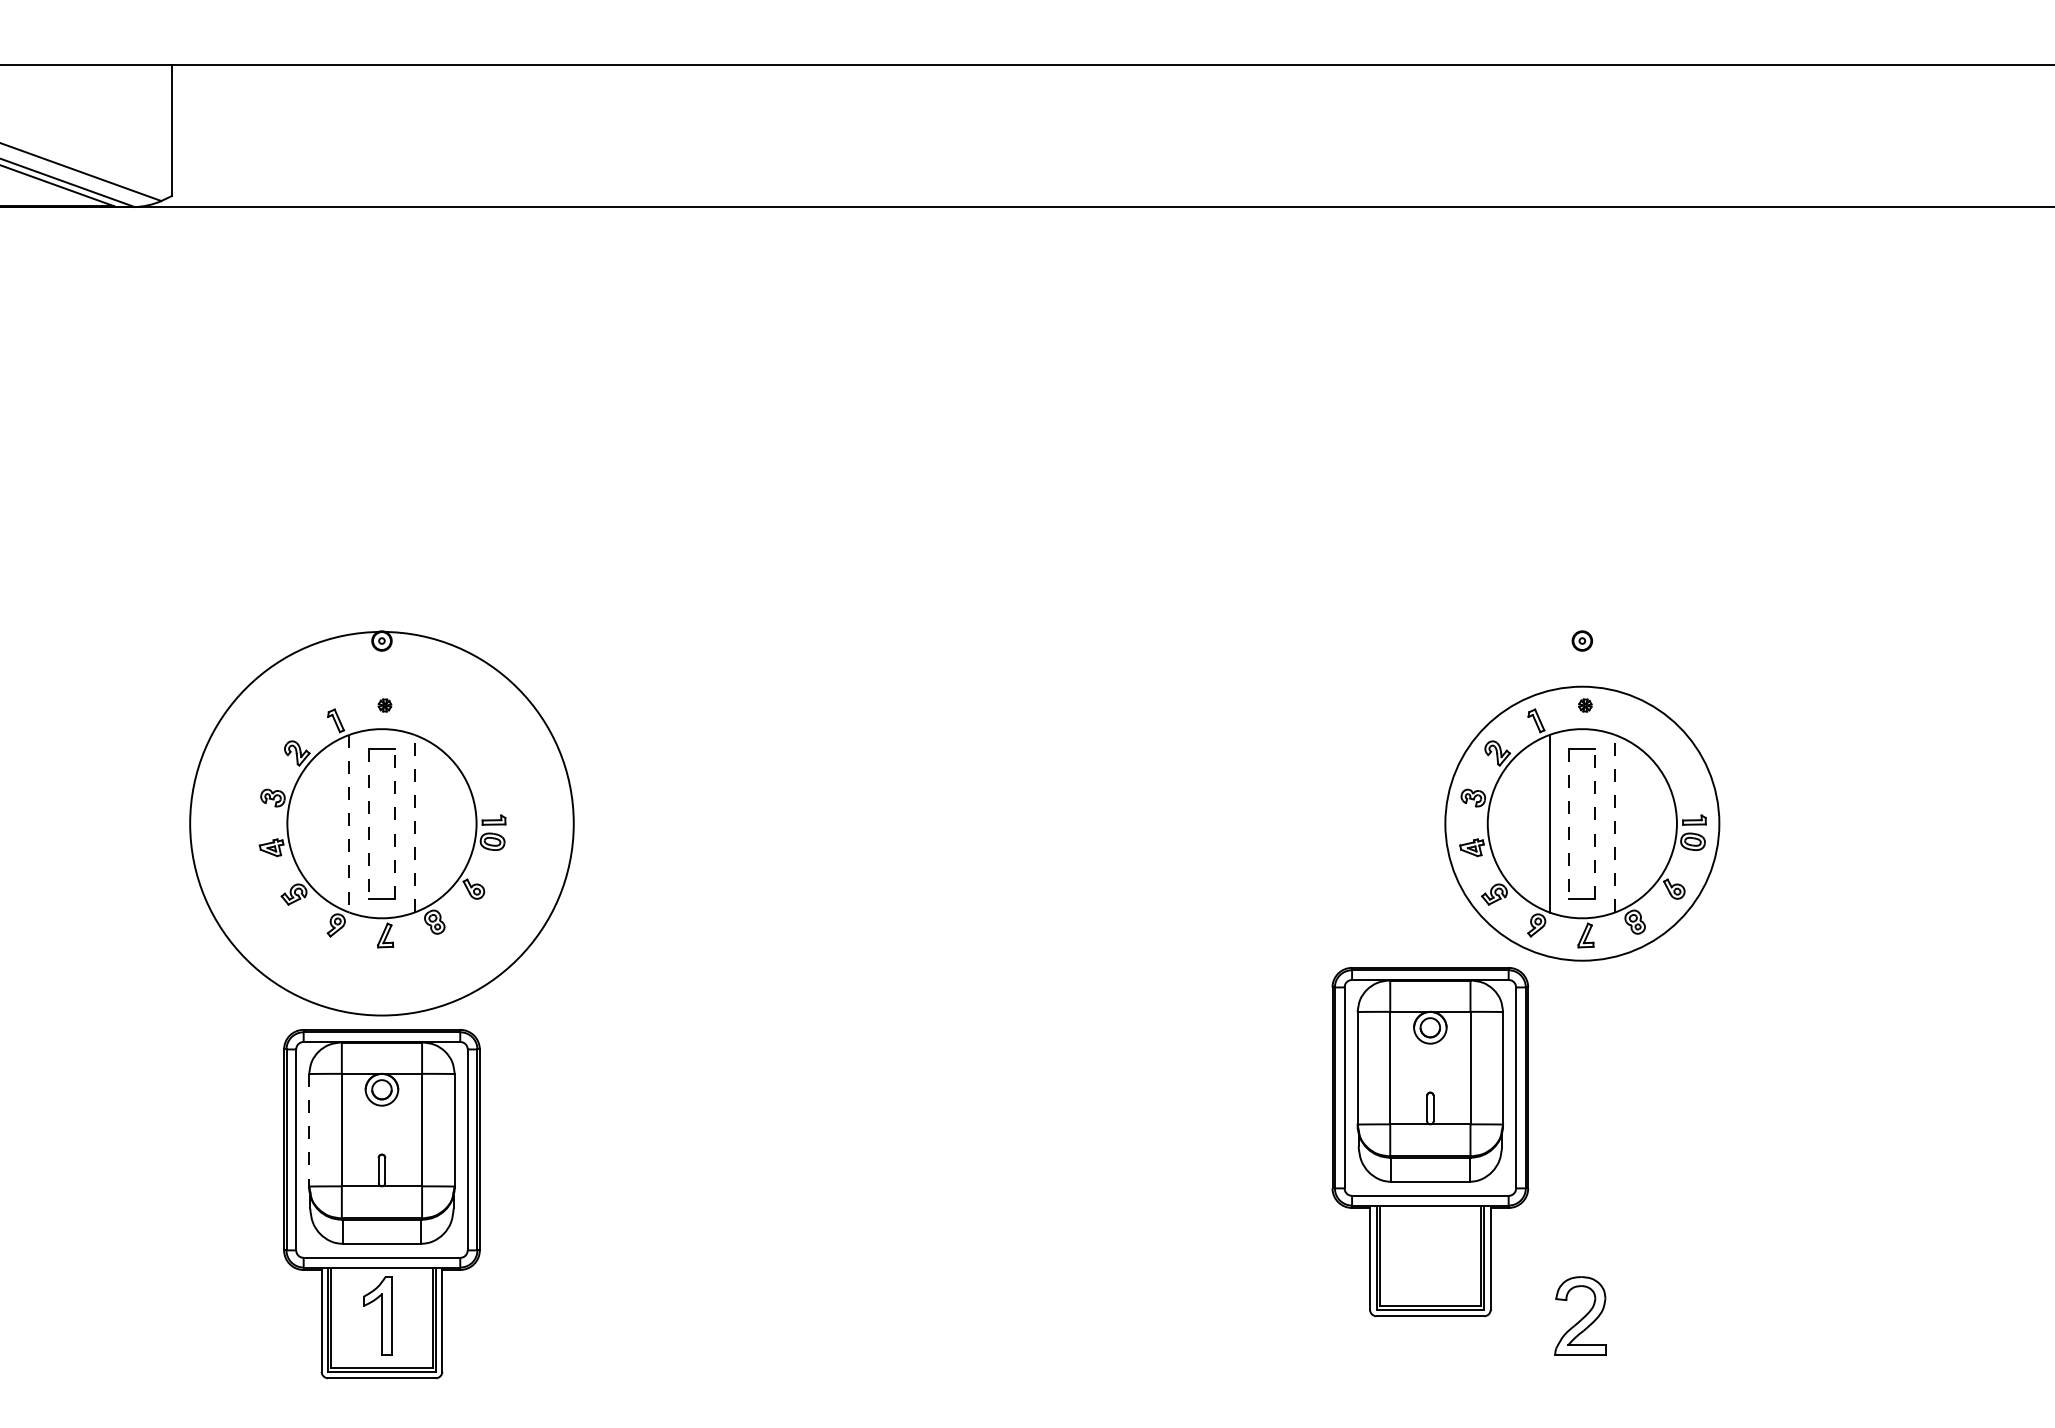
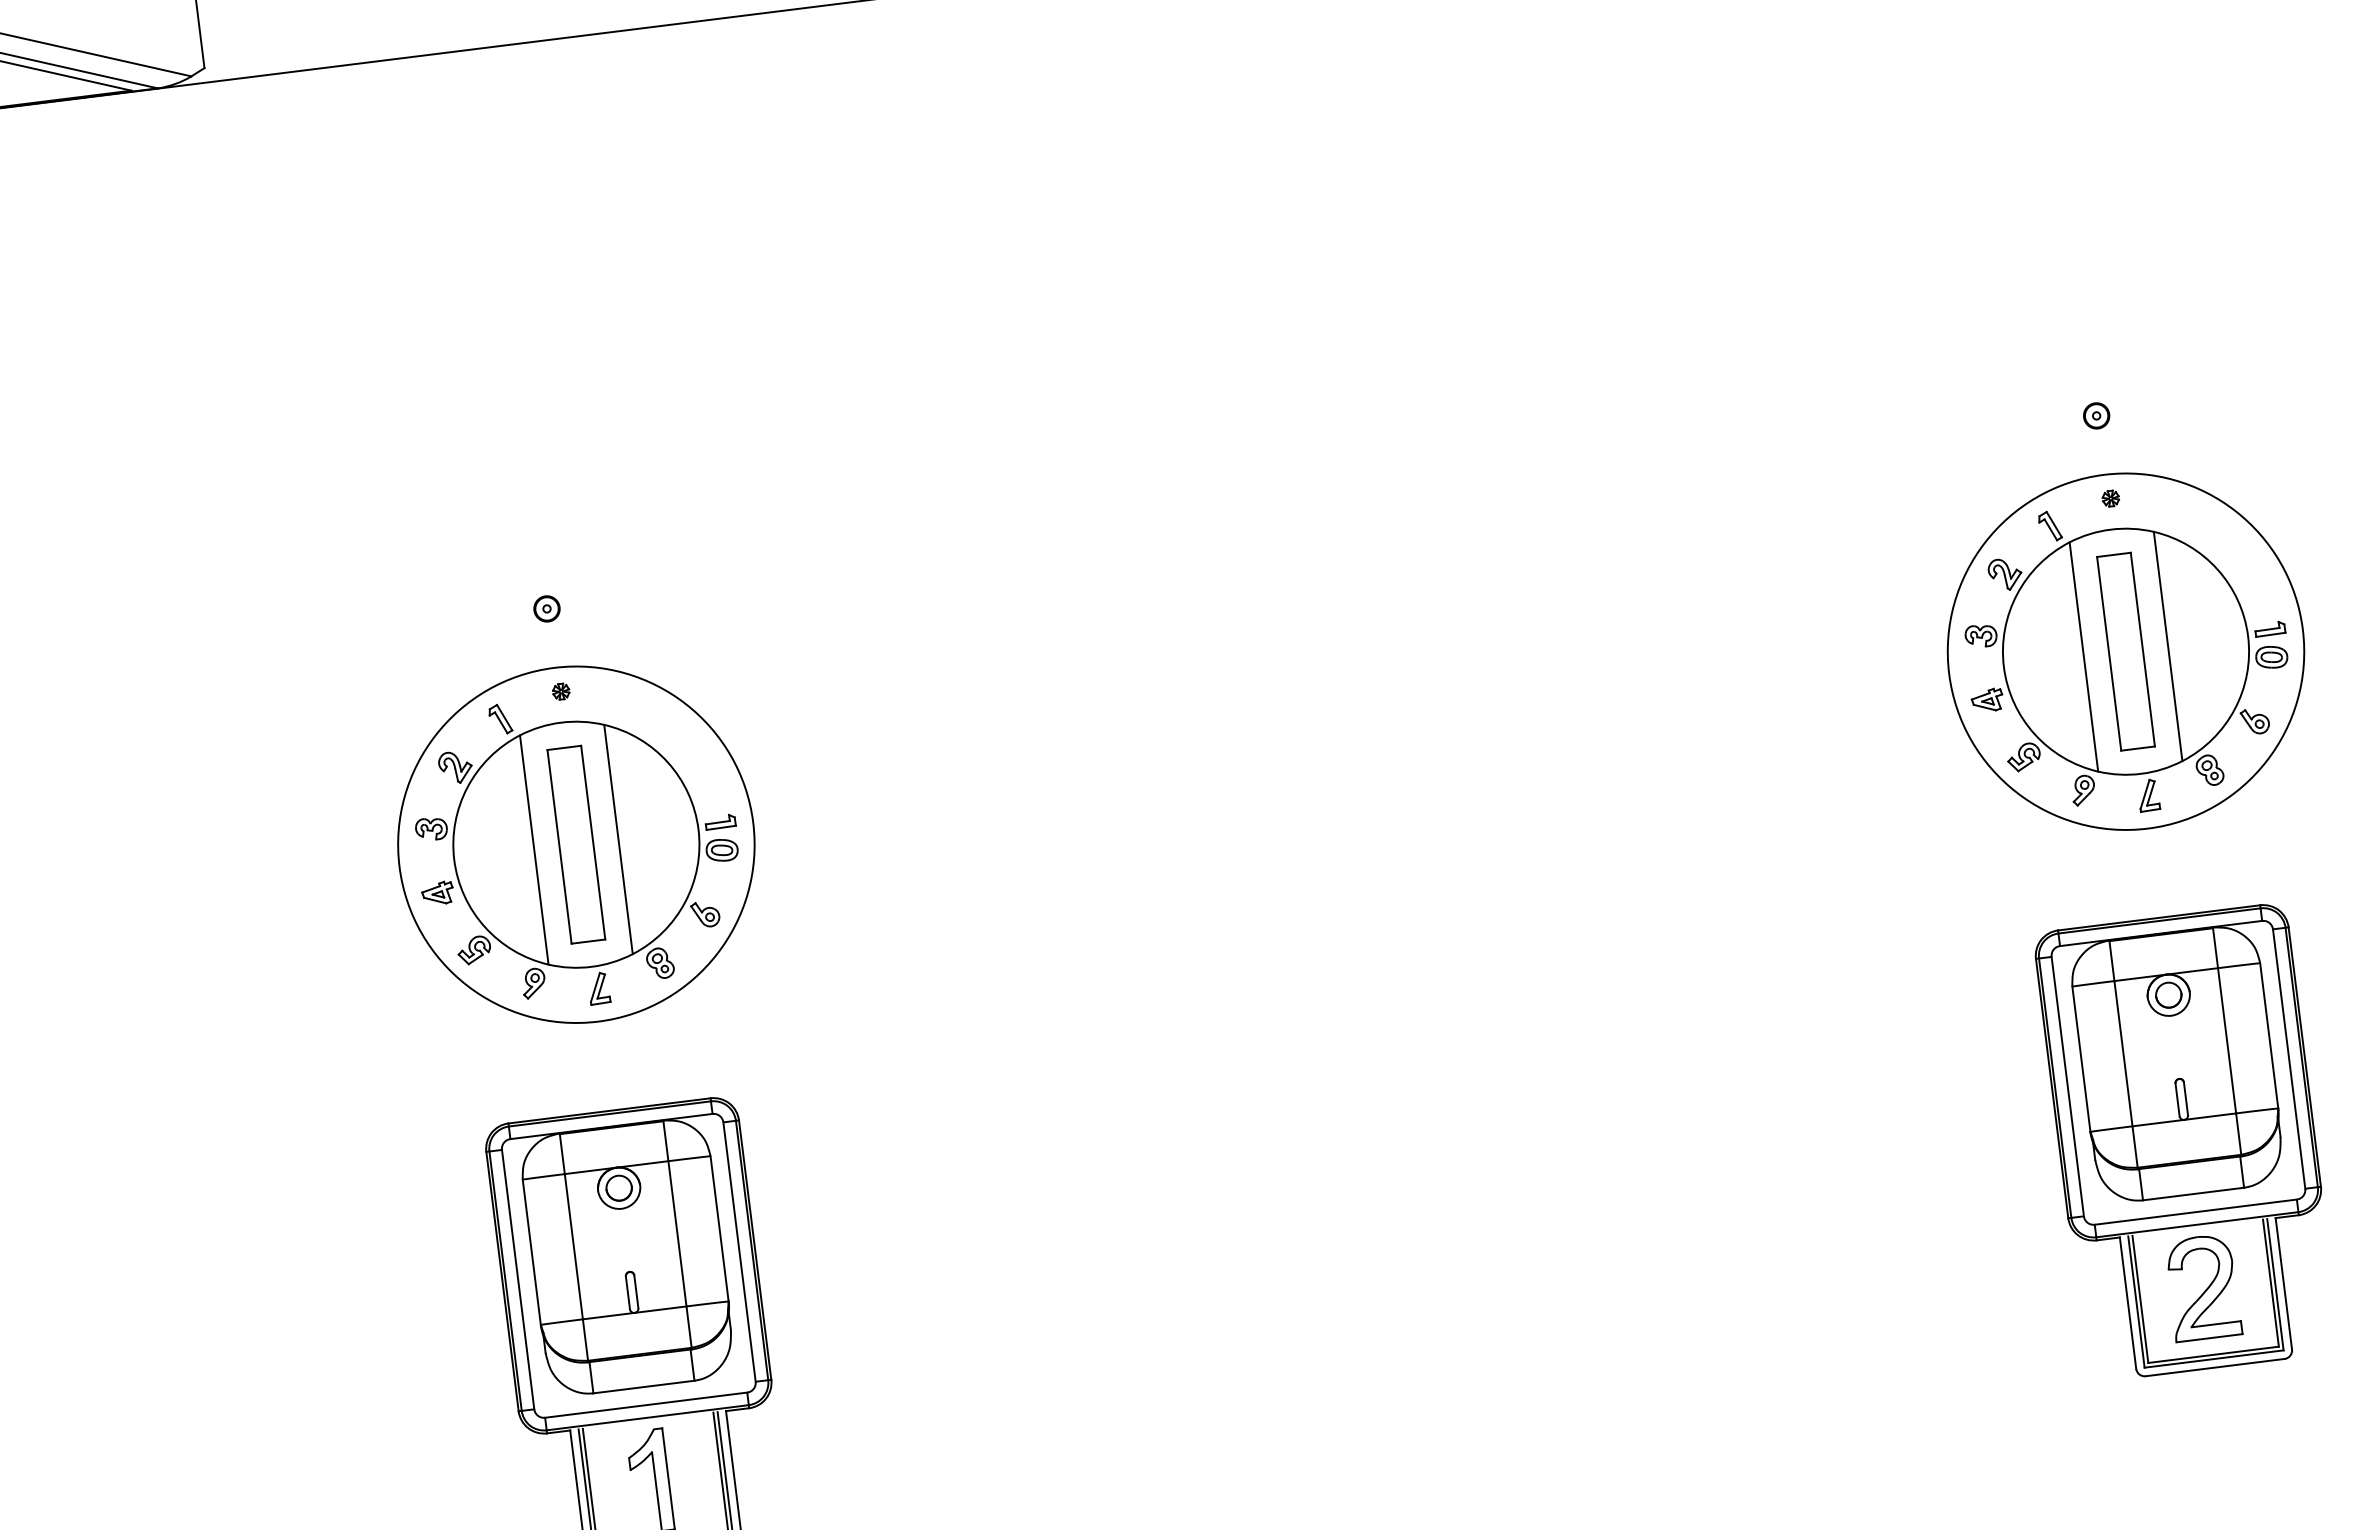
line: (349, 823) -> (534, 849), dashed -> solid
circle: (381, 823) -> (575, 844), size x0.71
line: (395, 823) -> (593, 842), dashed -> solid
line: (414, 823) -> (618, 839), dashed -> solid
line: (1595, 823) -> (2142, 649), dashed -> solid
line: (1614, 823) -> (2167, 646), dashed -> solid
line: (368, 824) -> (559, 847), dashed -> solid
line: (1569, 824) -> (2109, 654), dashed -> solid
line: (309, 1130) -> (532, 1252), dashed -> solid
part: (1430, 1142) -> (2187, 1143), moved

